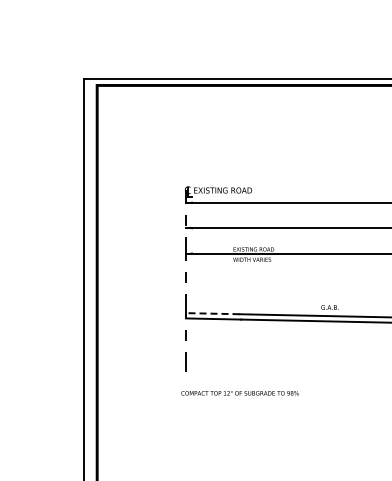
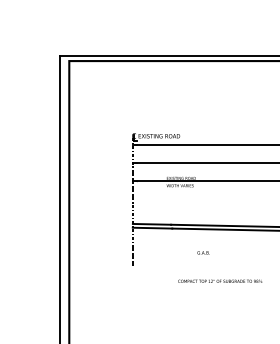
text: (329, 307) -> (203, 252), moved
line: (212, 313) -> (151, 224), dashed -> solid
text: (239, 393) -> (219, 281), moved

